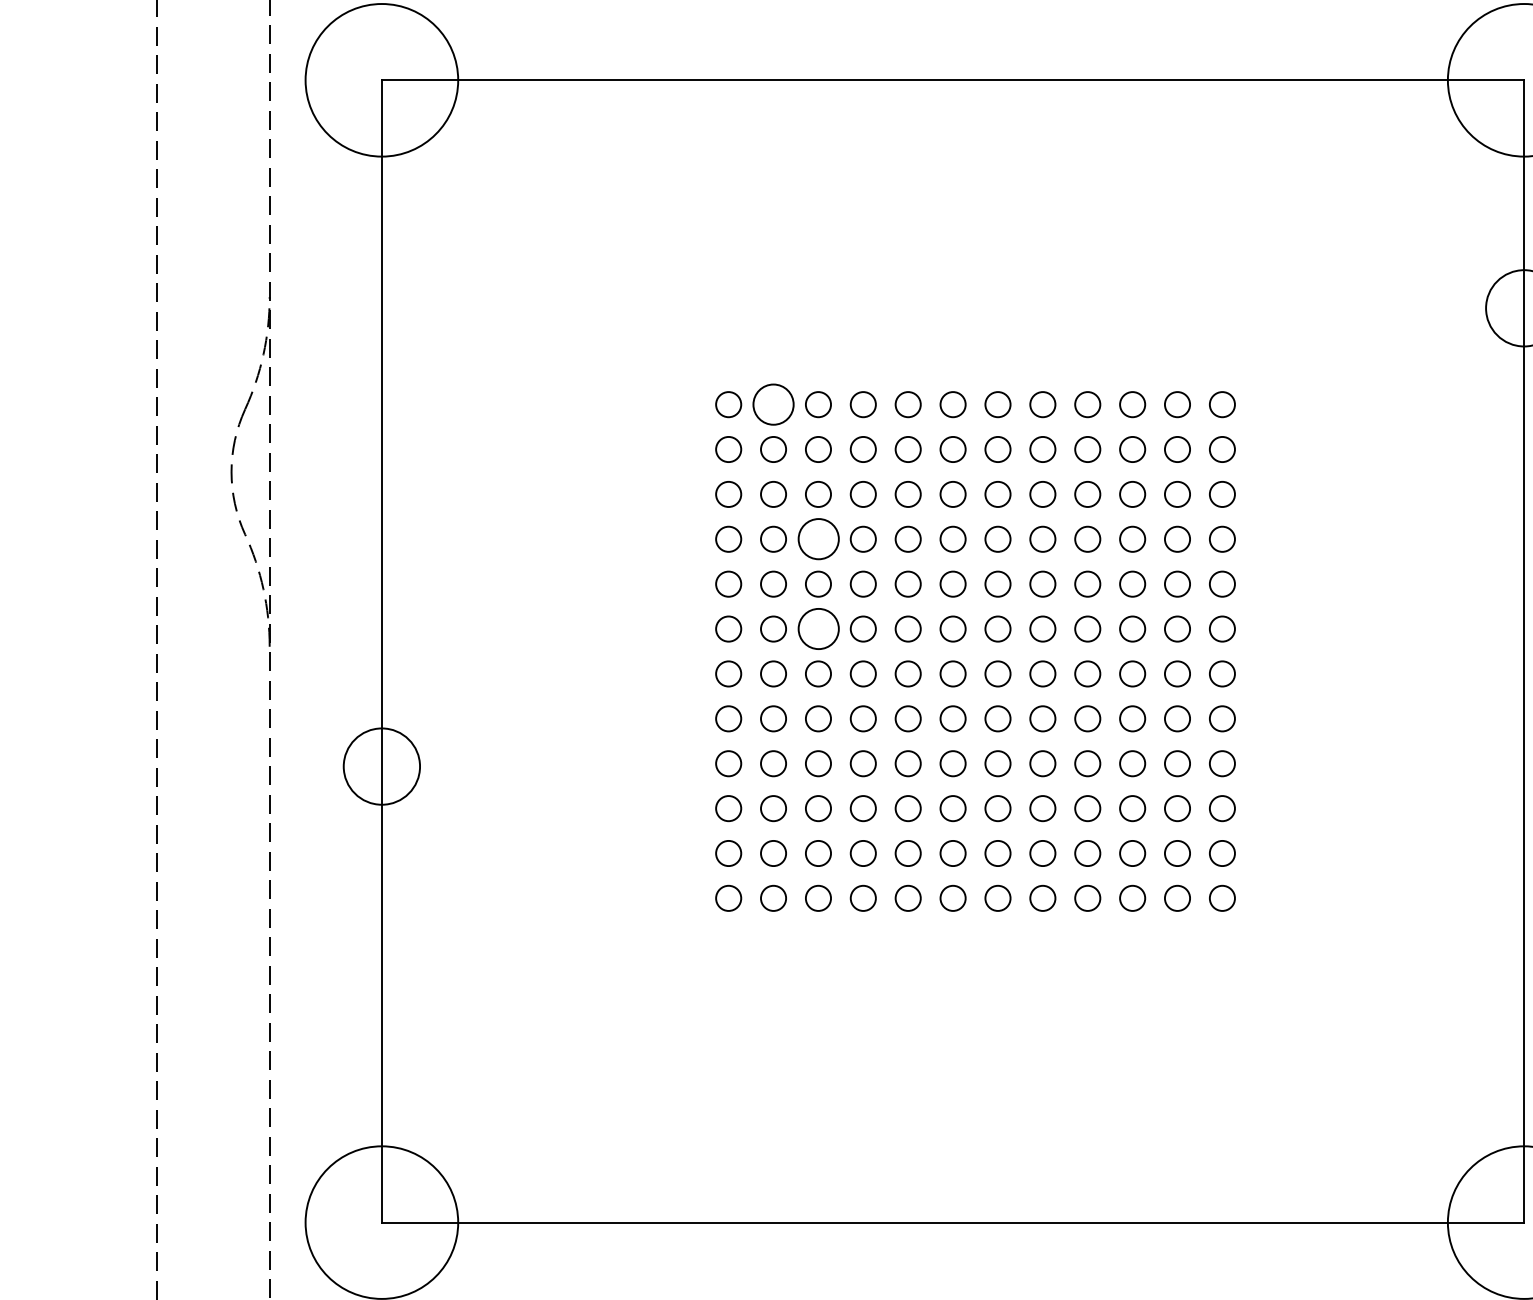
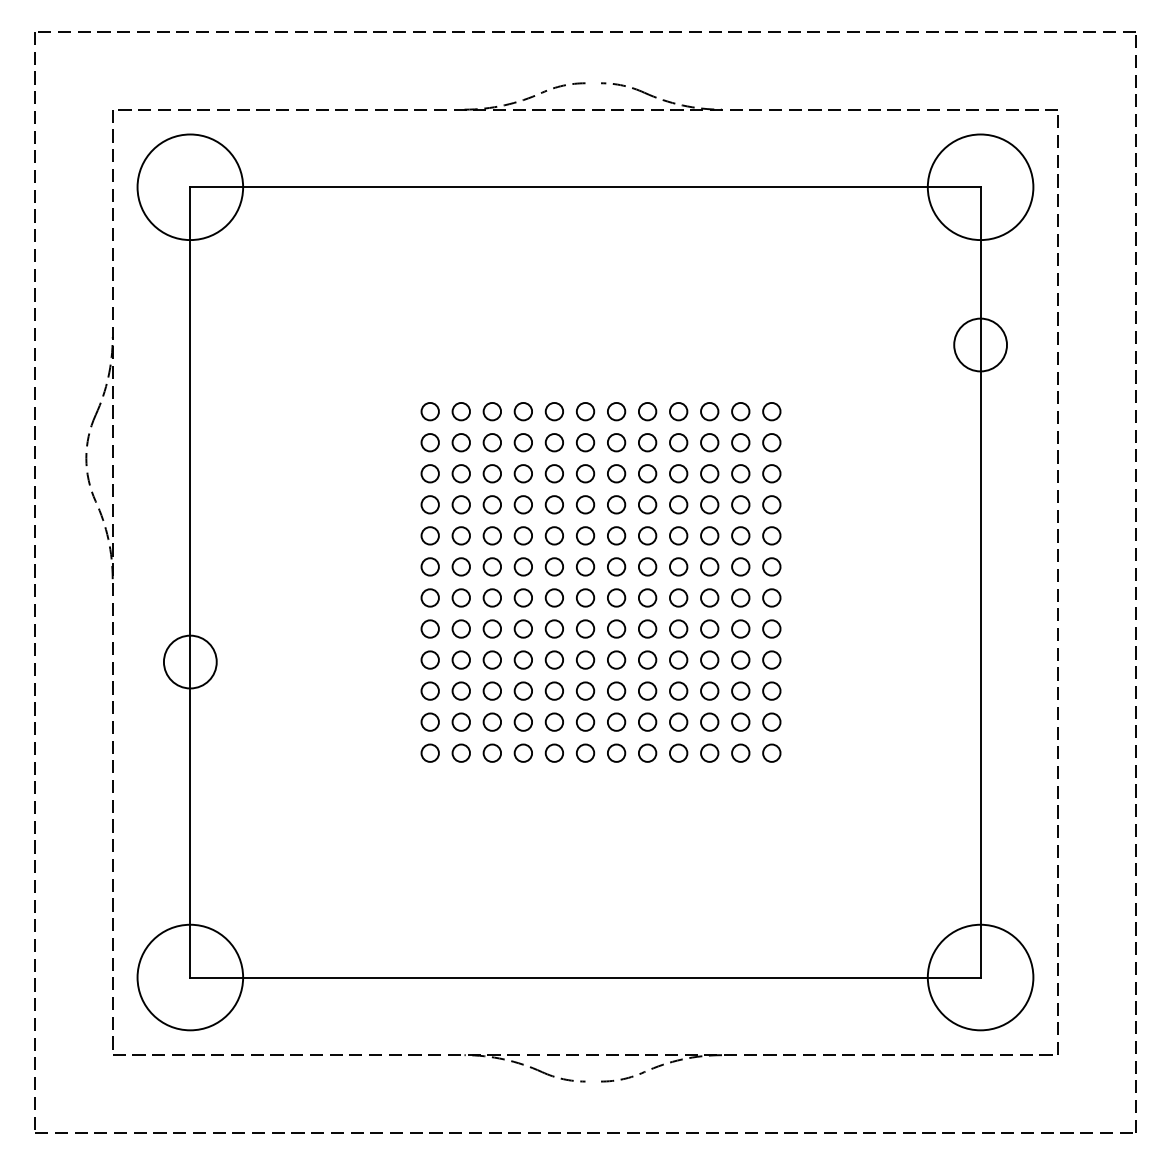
circle: (773, 404) -> (461, 411), size x0.62
circle: (817, 538) -> (491, 504), size x0.62
circle: (817, 628) -> (491, 566), size x0.62

